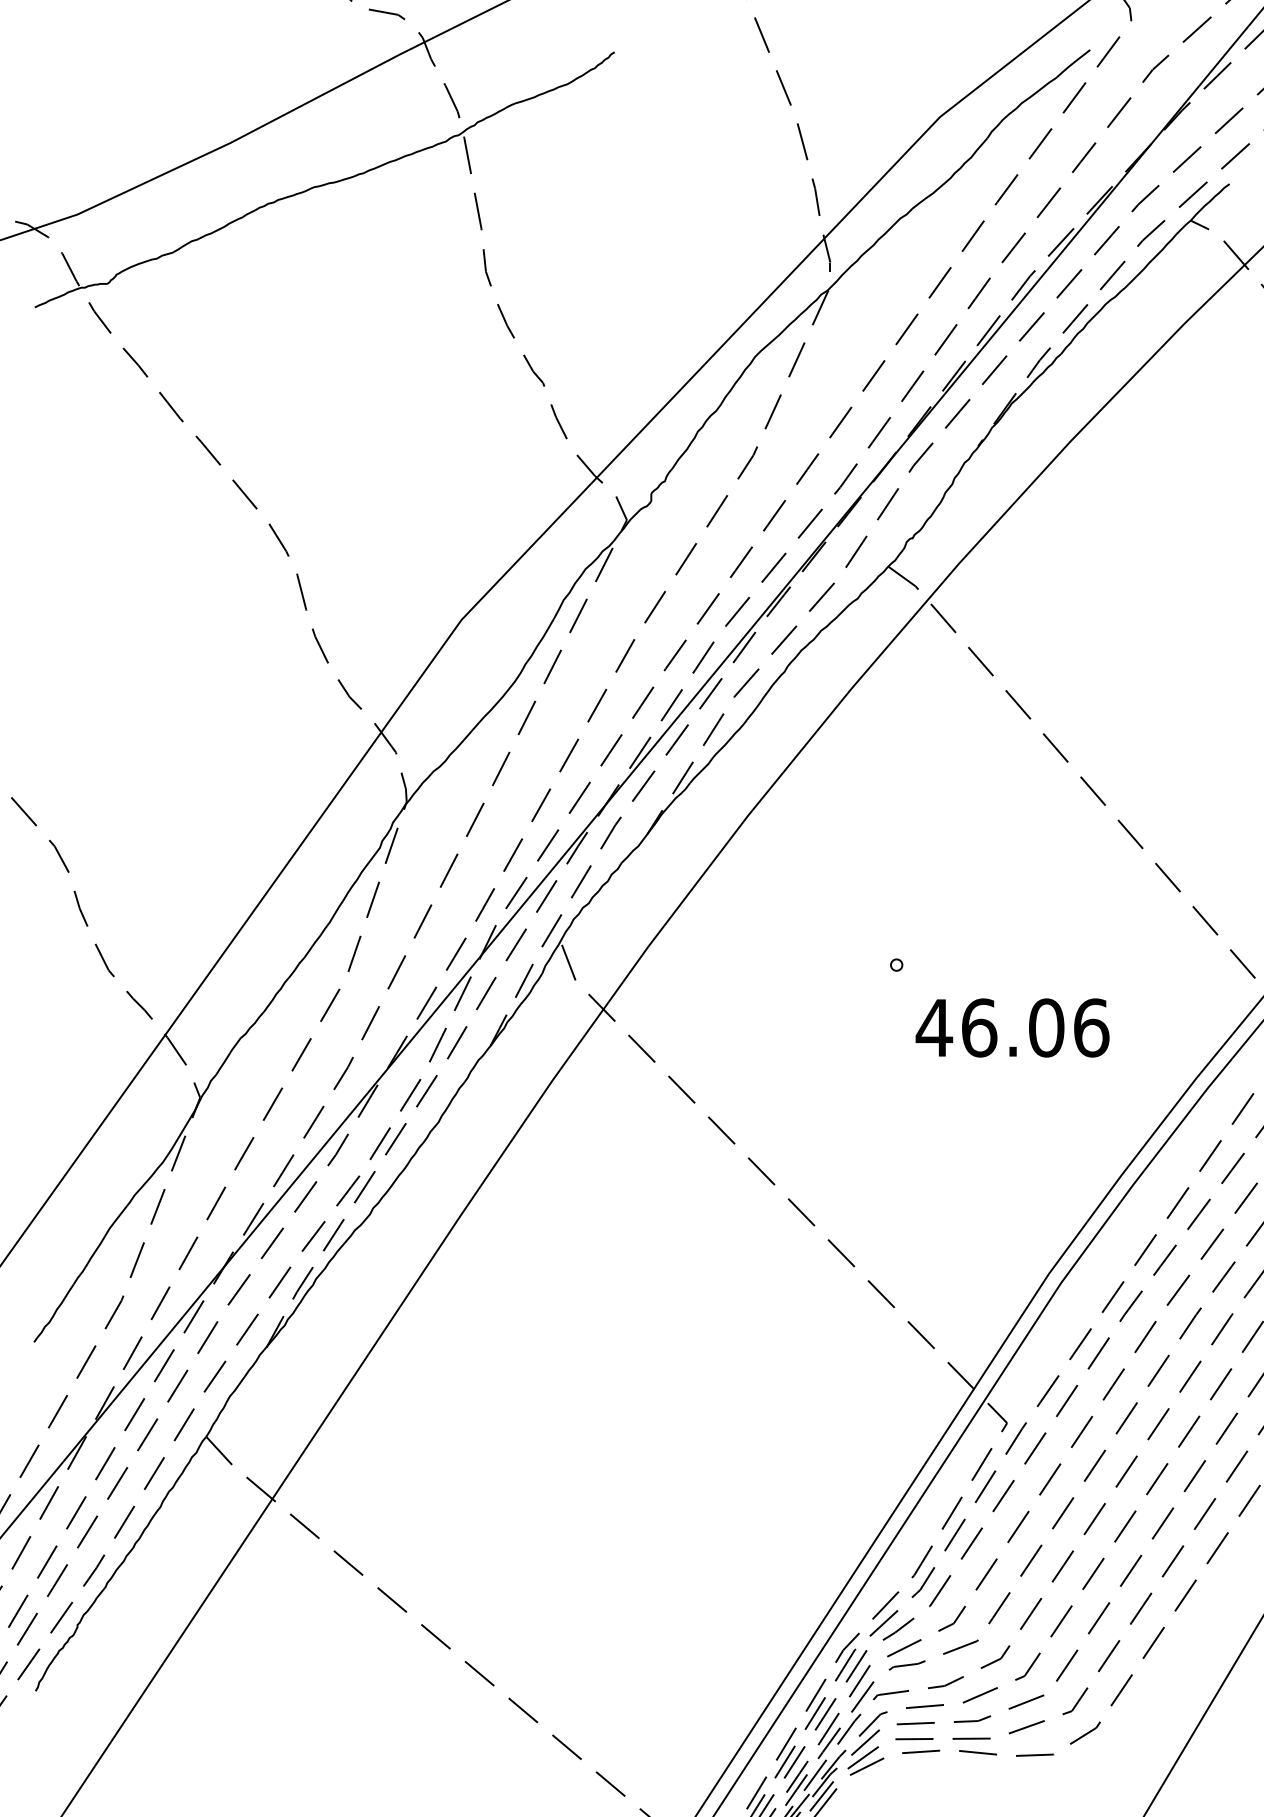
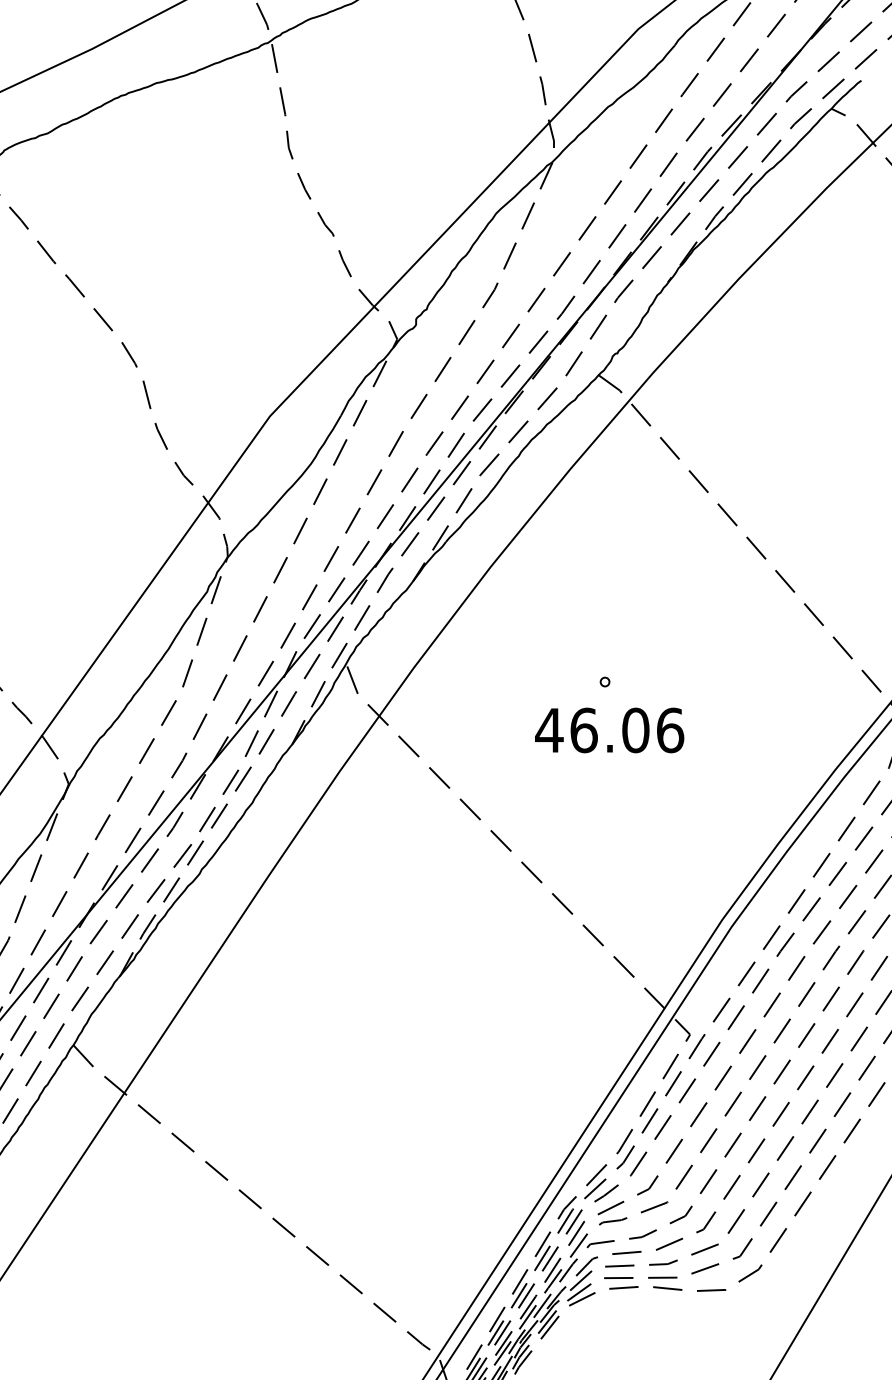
text: (1012, 1027) -> (609, 730), moved

